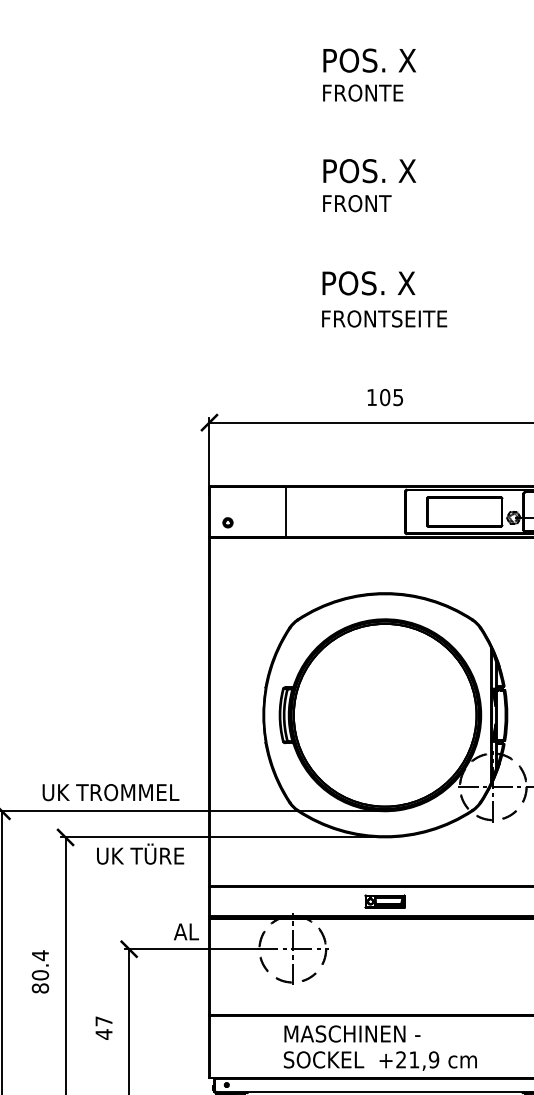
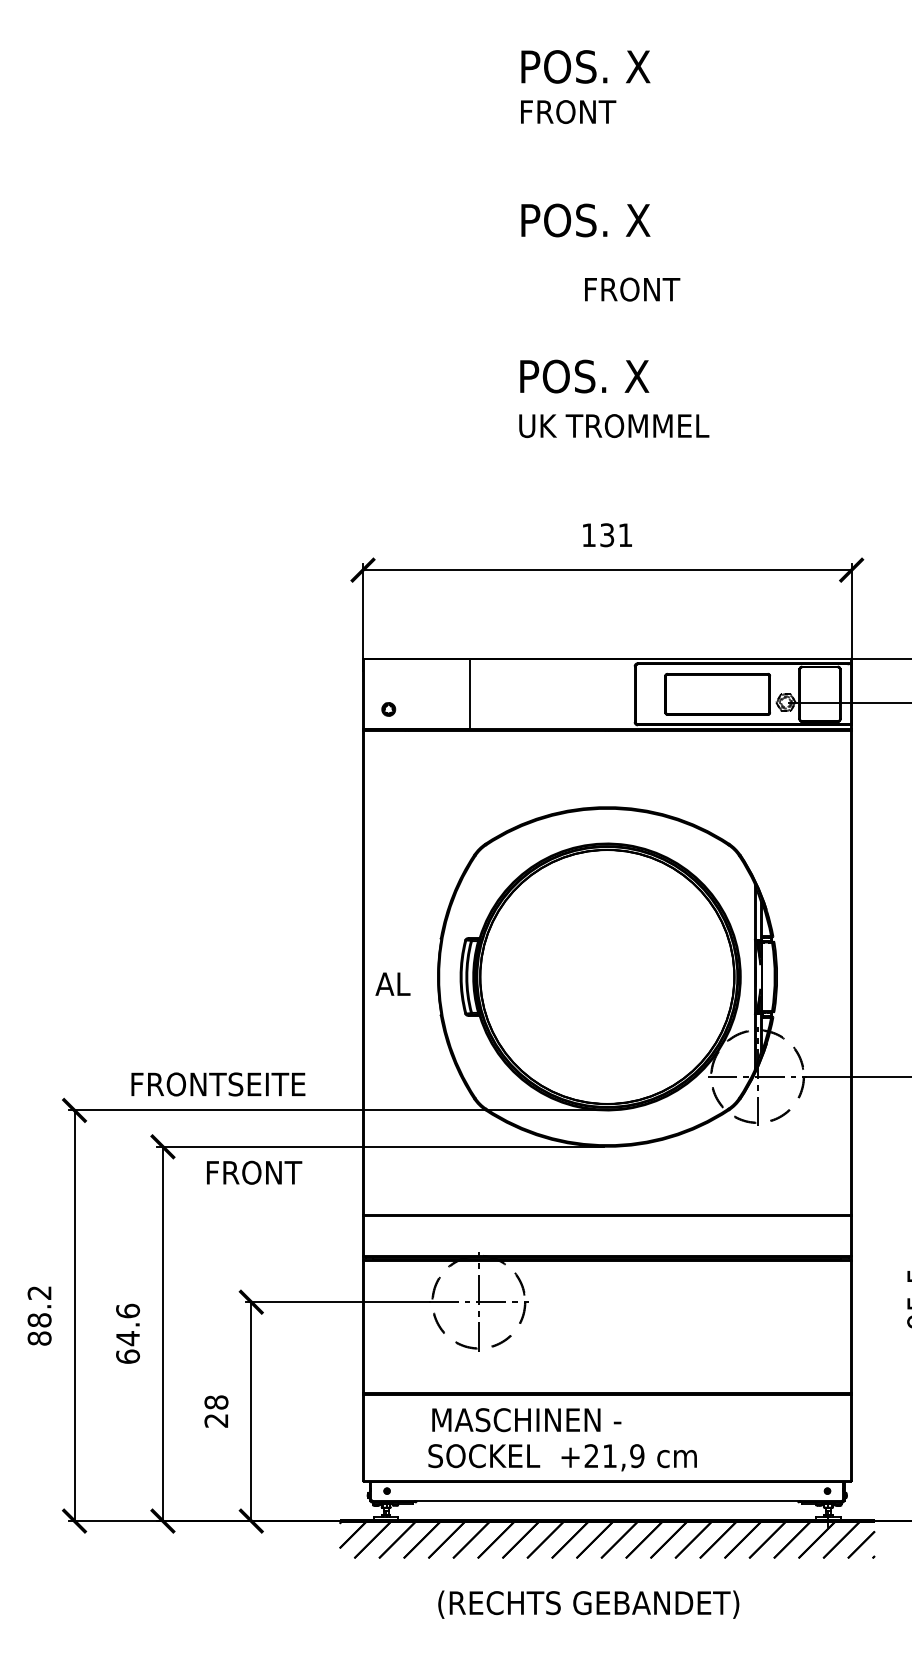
text: (398, 92) -> (625, 111), FRONTE -> FRONT
text: (357, 203) -> (632, 289), moved
text: (390, 319) -> (614, 426), FRONTSEITE -> UK TROMMEL
text: (391, 397) -> (616, 535), 105 -> 131
text: (111, 792) -> (226, 1084), UK TROMMEL -> FRONTSEITE
text: (140, 853) -> (266, 1169), UK TÜRE -> FRONT
part: (385, 901) -> (607, 1235), removed
text: (186, 931) -> (392, 983), moved
text: (40, 971) -> (128, 1333), 80.4 -> 64.6
text: (104, 1027) -> (216, 1411), 47 -> 28
text: (352, 1034) -> (526, 1420), moved
text: (380, 1060) -> (562, 1457), moved

